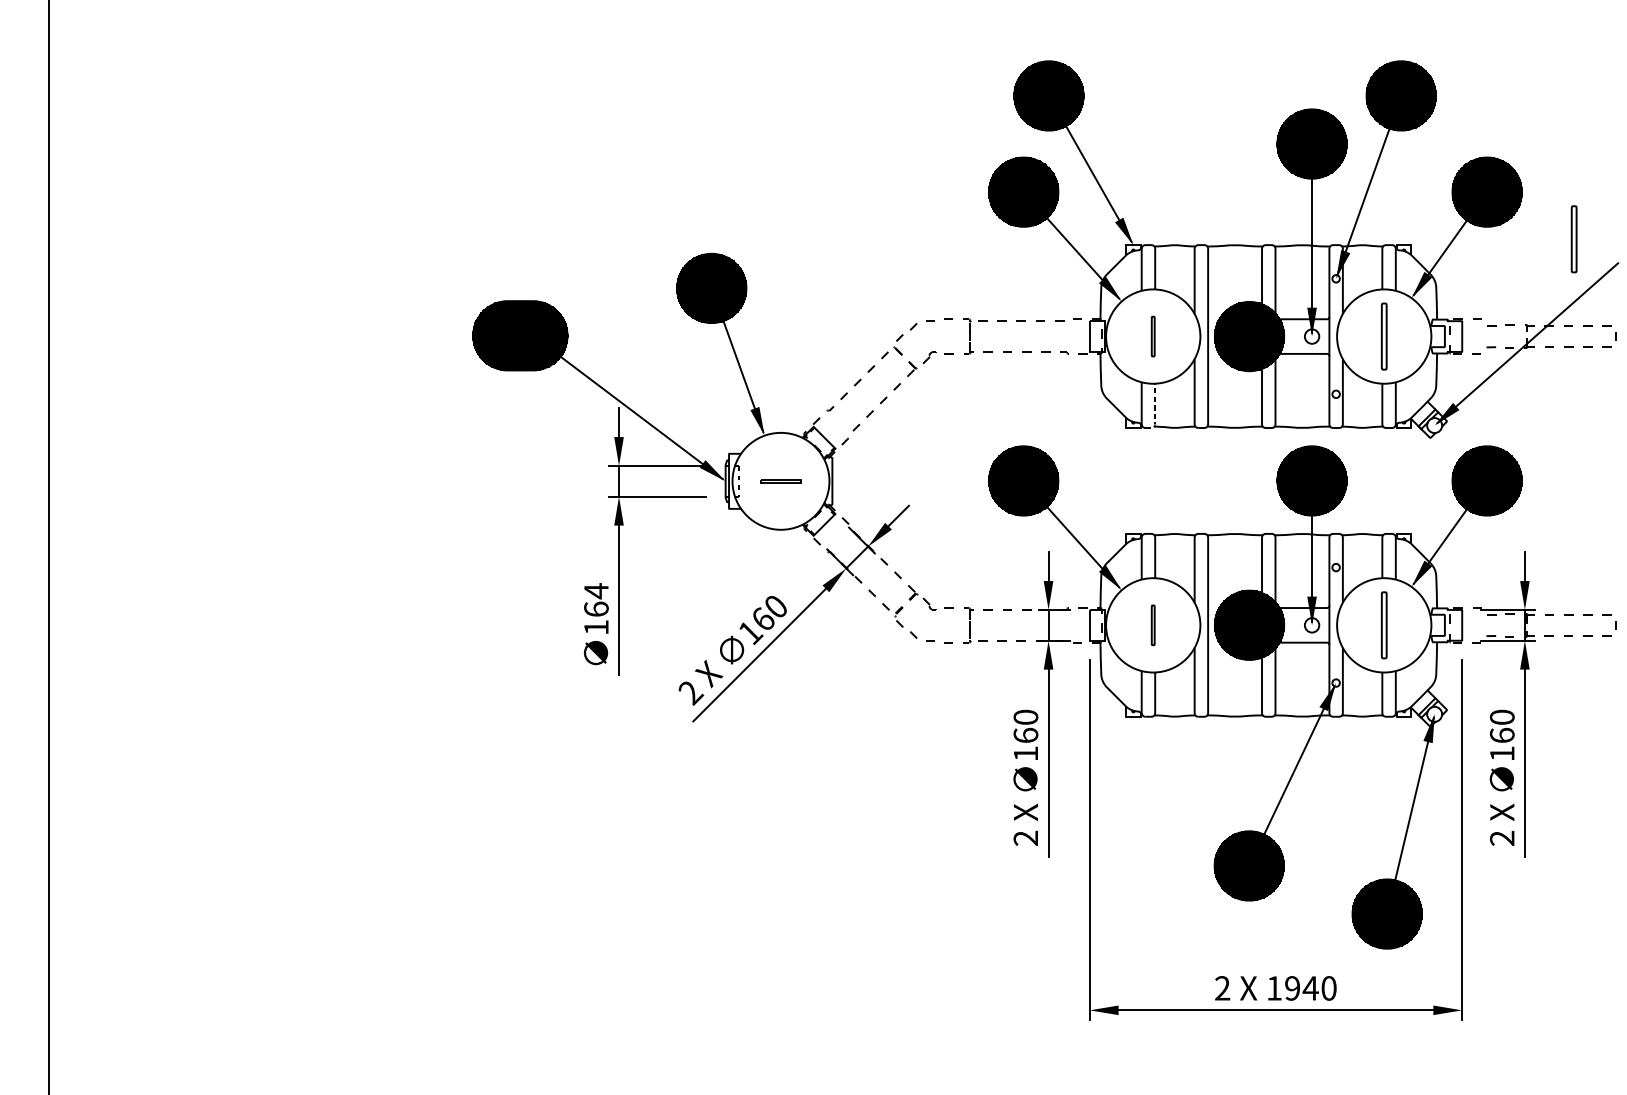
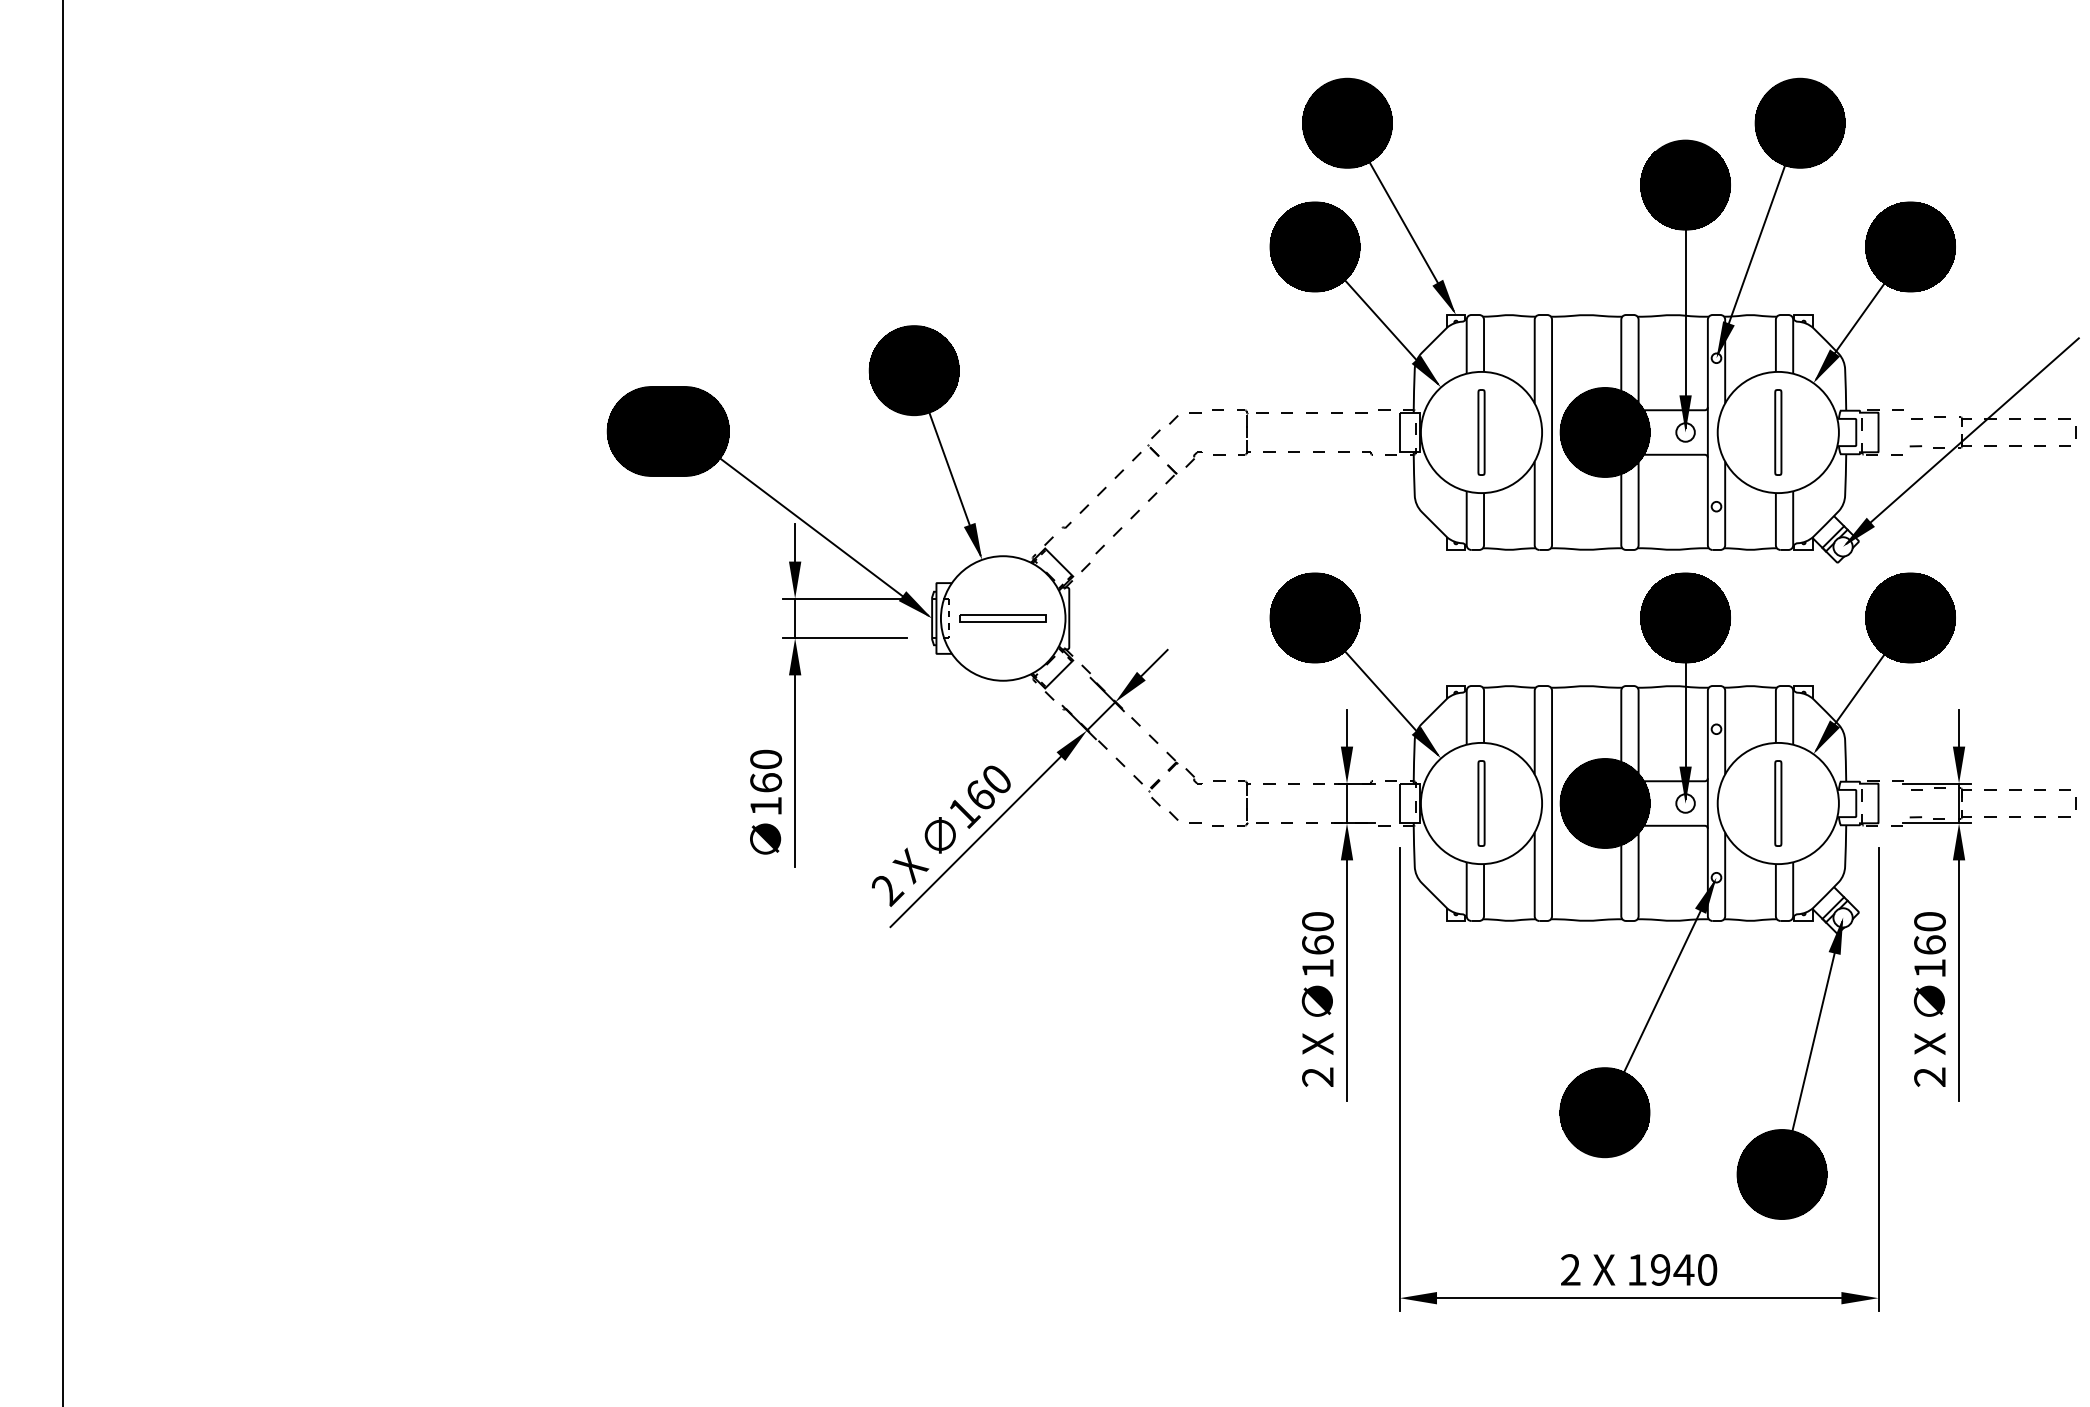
part: (1574, 239) -> (2022, 307), removed
part: (1153, 336) -> (1481, 432), size x1.67
line: (1155, 413) -> (1484, 531), dashed -> solid
part: (780, 481) -> (1002, 618), size x1.67
text: (596, 591) -> (766, 759), 164 -> 160
part: (1153, 625) -> (1481, 803), size x1.67

